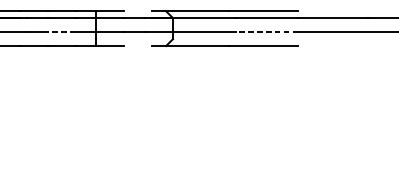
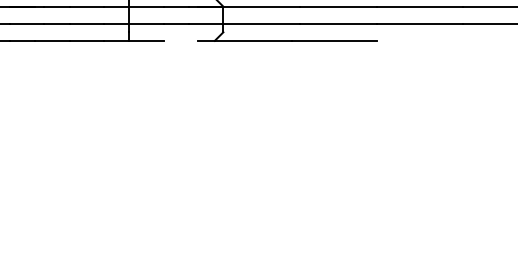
line: (61, 31) -> (86, 23), dashed -> solid
line: (266, 31) -> (338, 23), dashed -> solid

